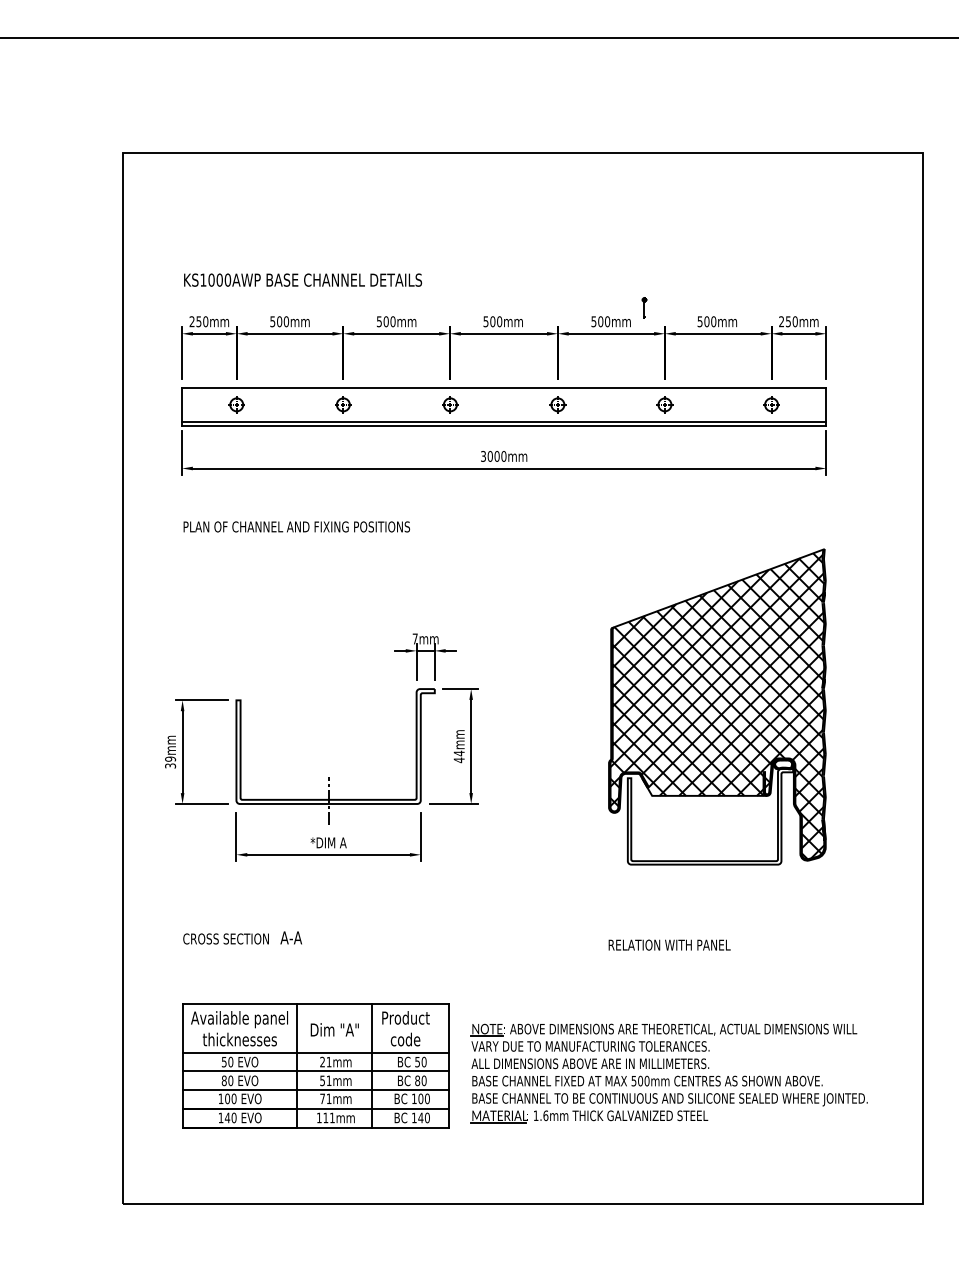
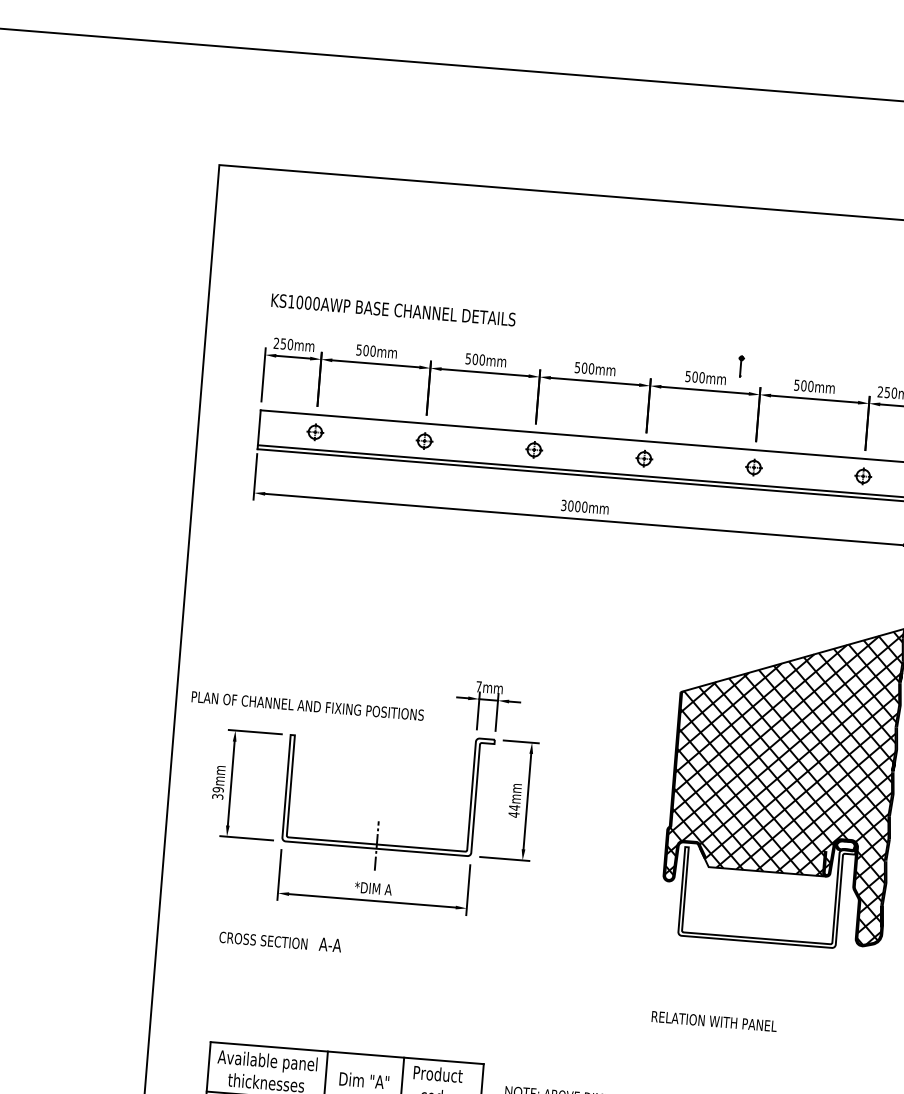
text: (296, 526) -> (307, 705), moved
text: (242, 937) -> (280, 940), moved

